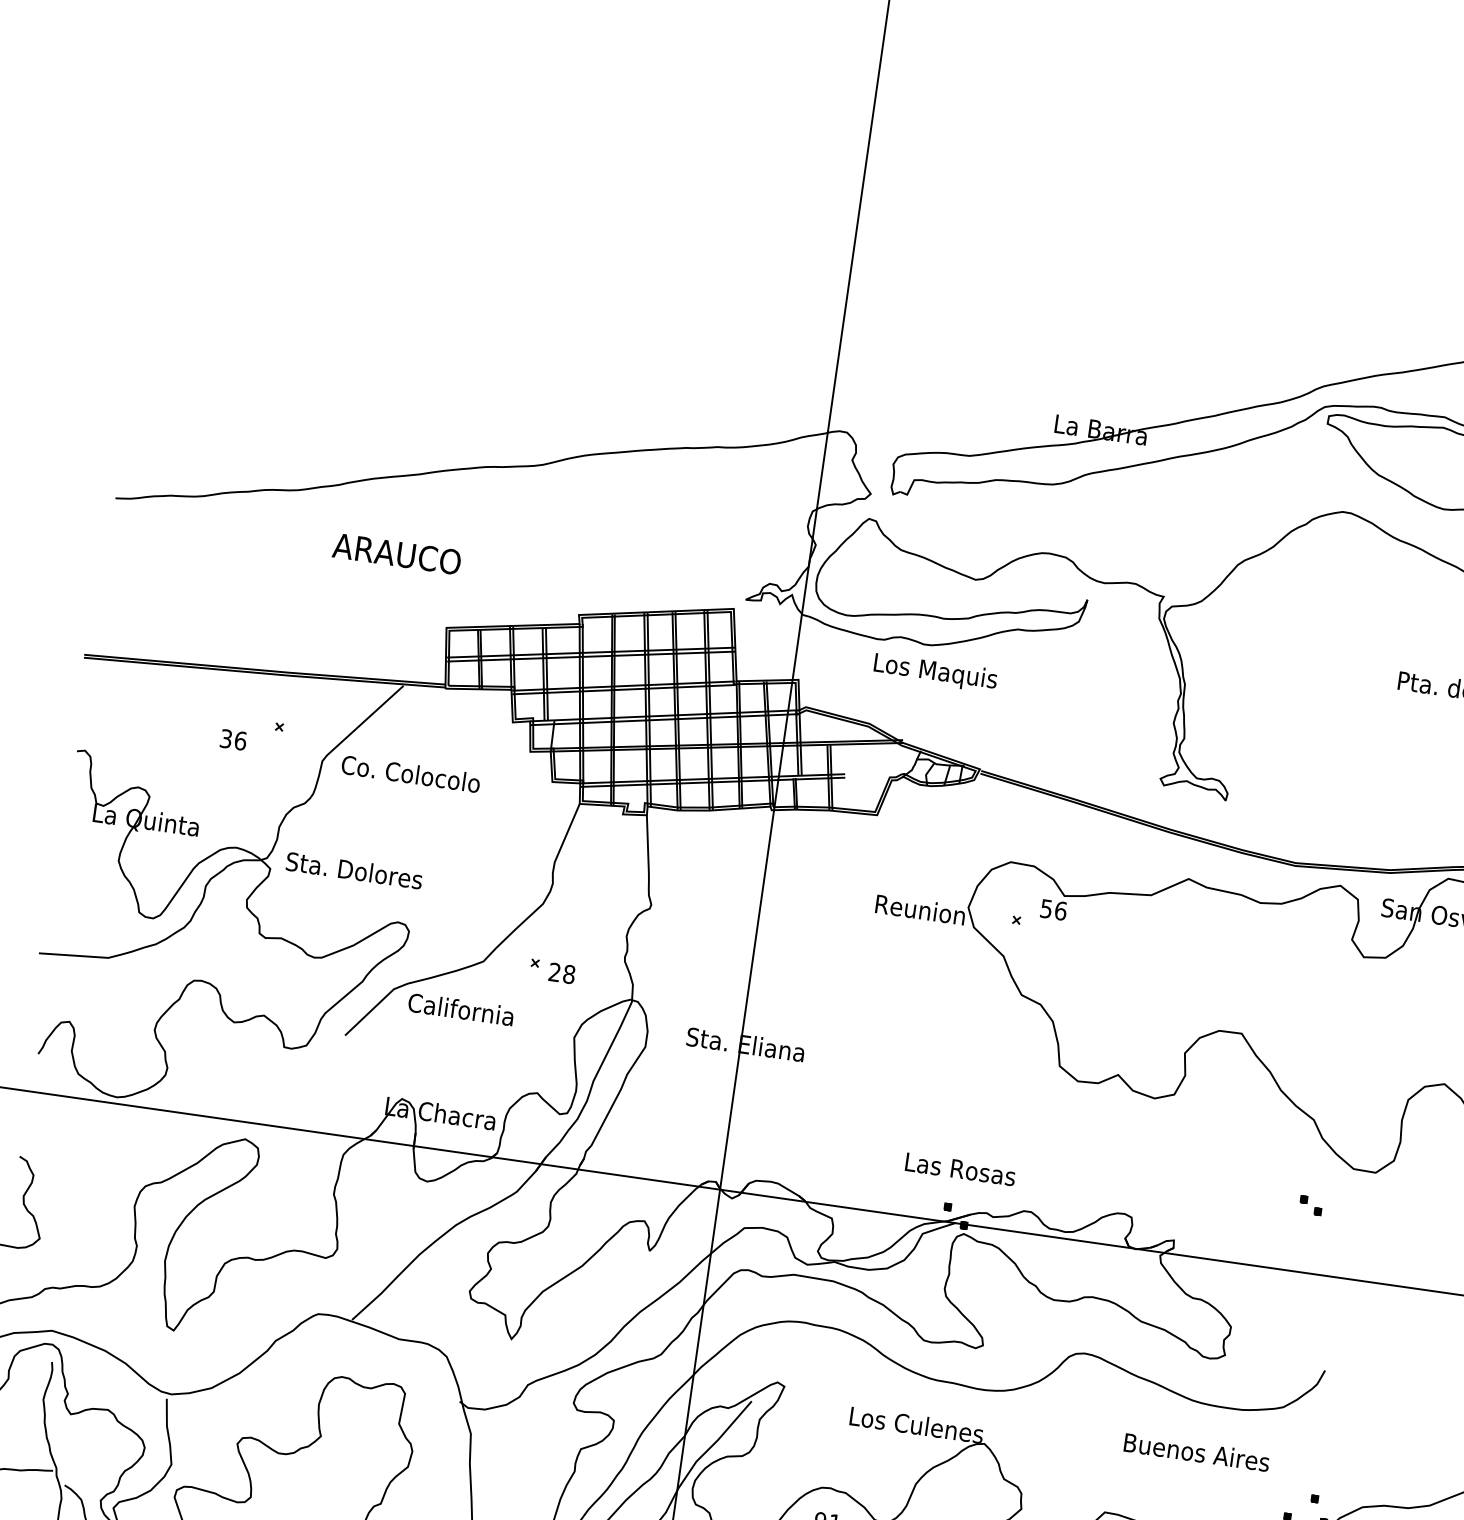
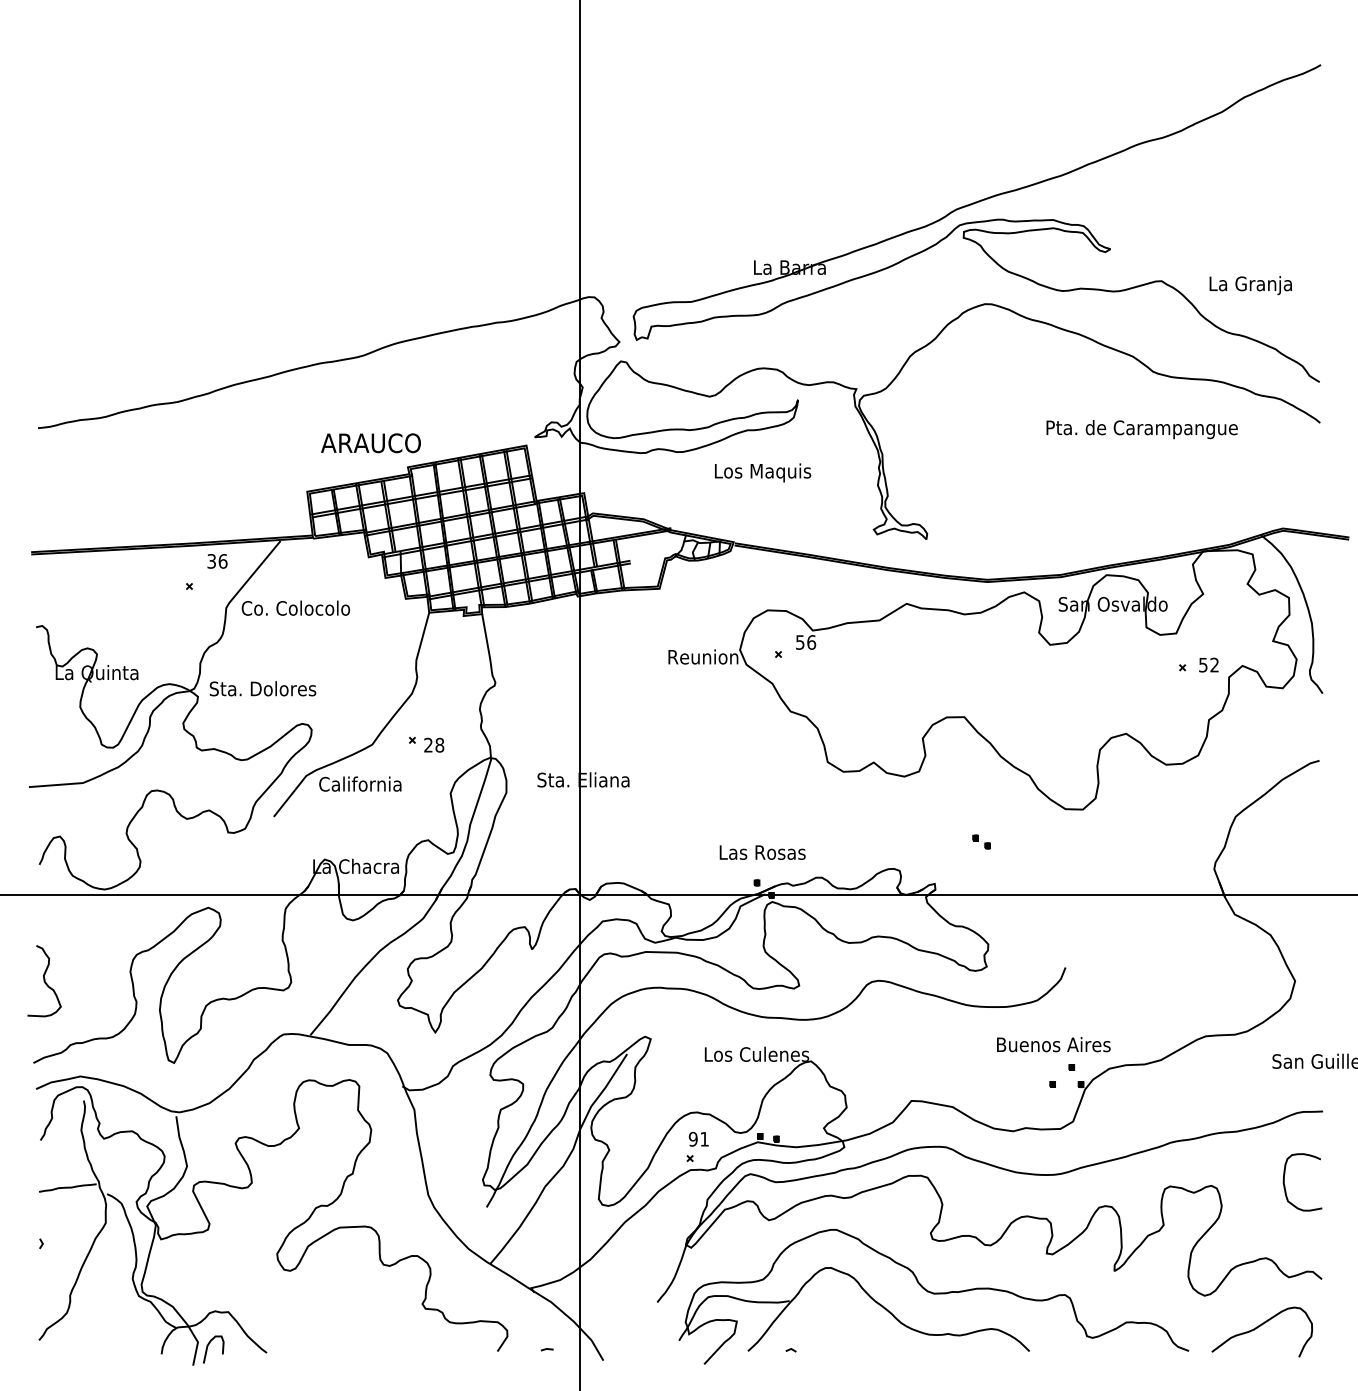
text: (396, 554) -> (370, 443), moved
text: (936, 672) -> (763, 472), moved
text: (233, 740) -> (217, 561), moved
part: (1310, 1204) -> (981, 841), moved
text: (1196, 1452) -> (1053, 1044), moved

